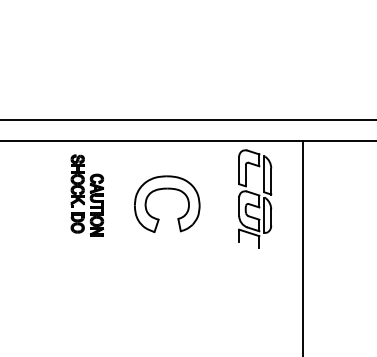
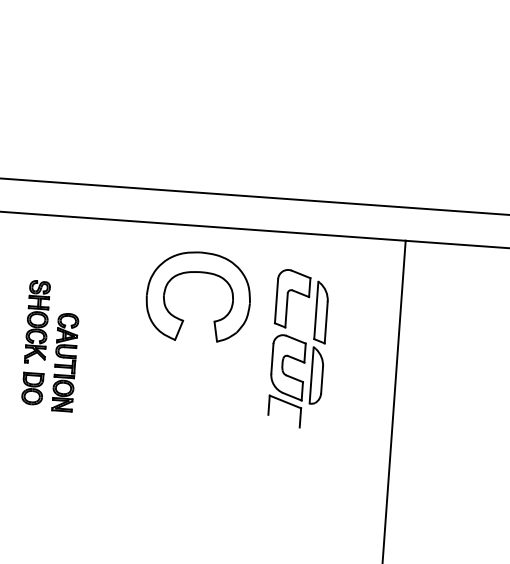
part: (167, 189) -> (200, 273), moved
part: (87, 195) -> (51, 346), moved
part: (255, 198) -> (299, 347), moved

